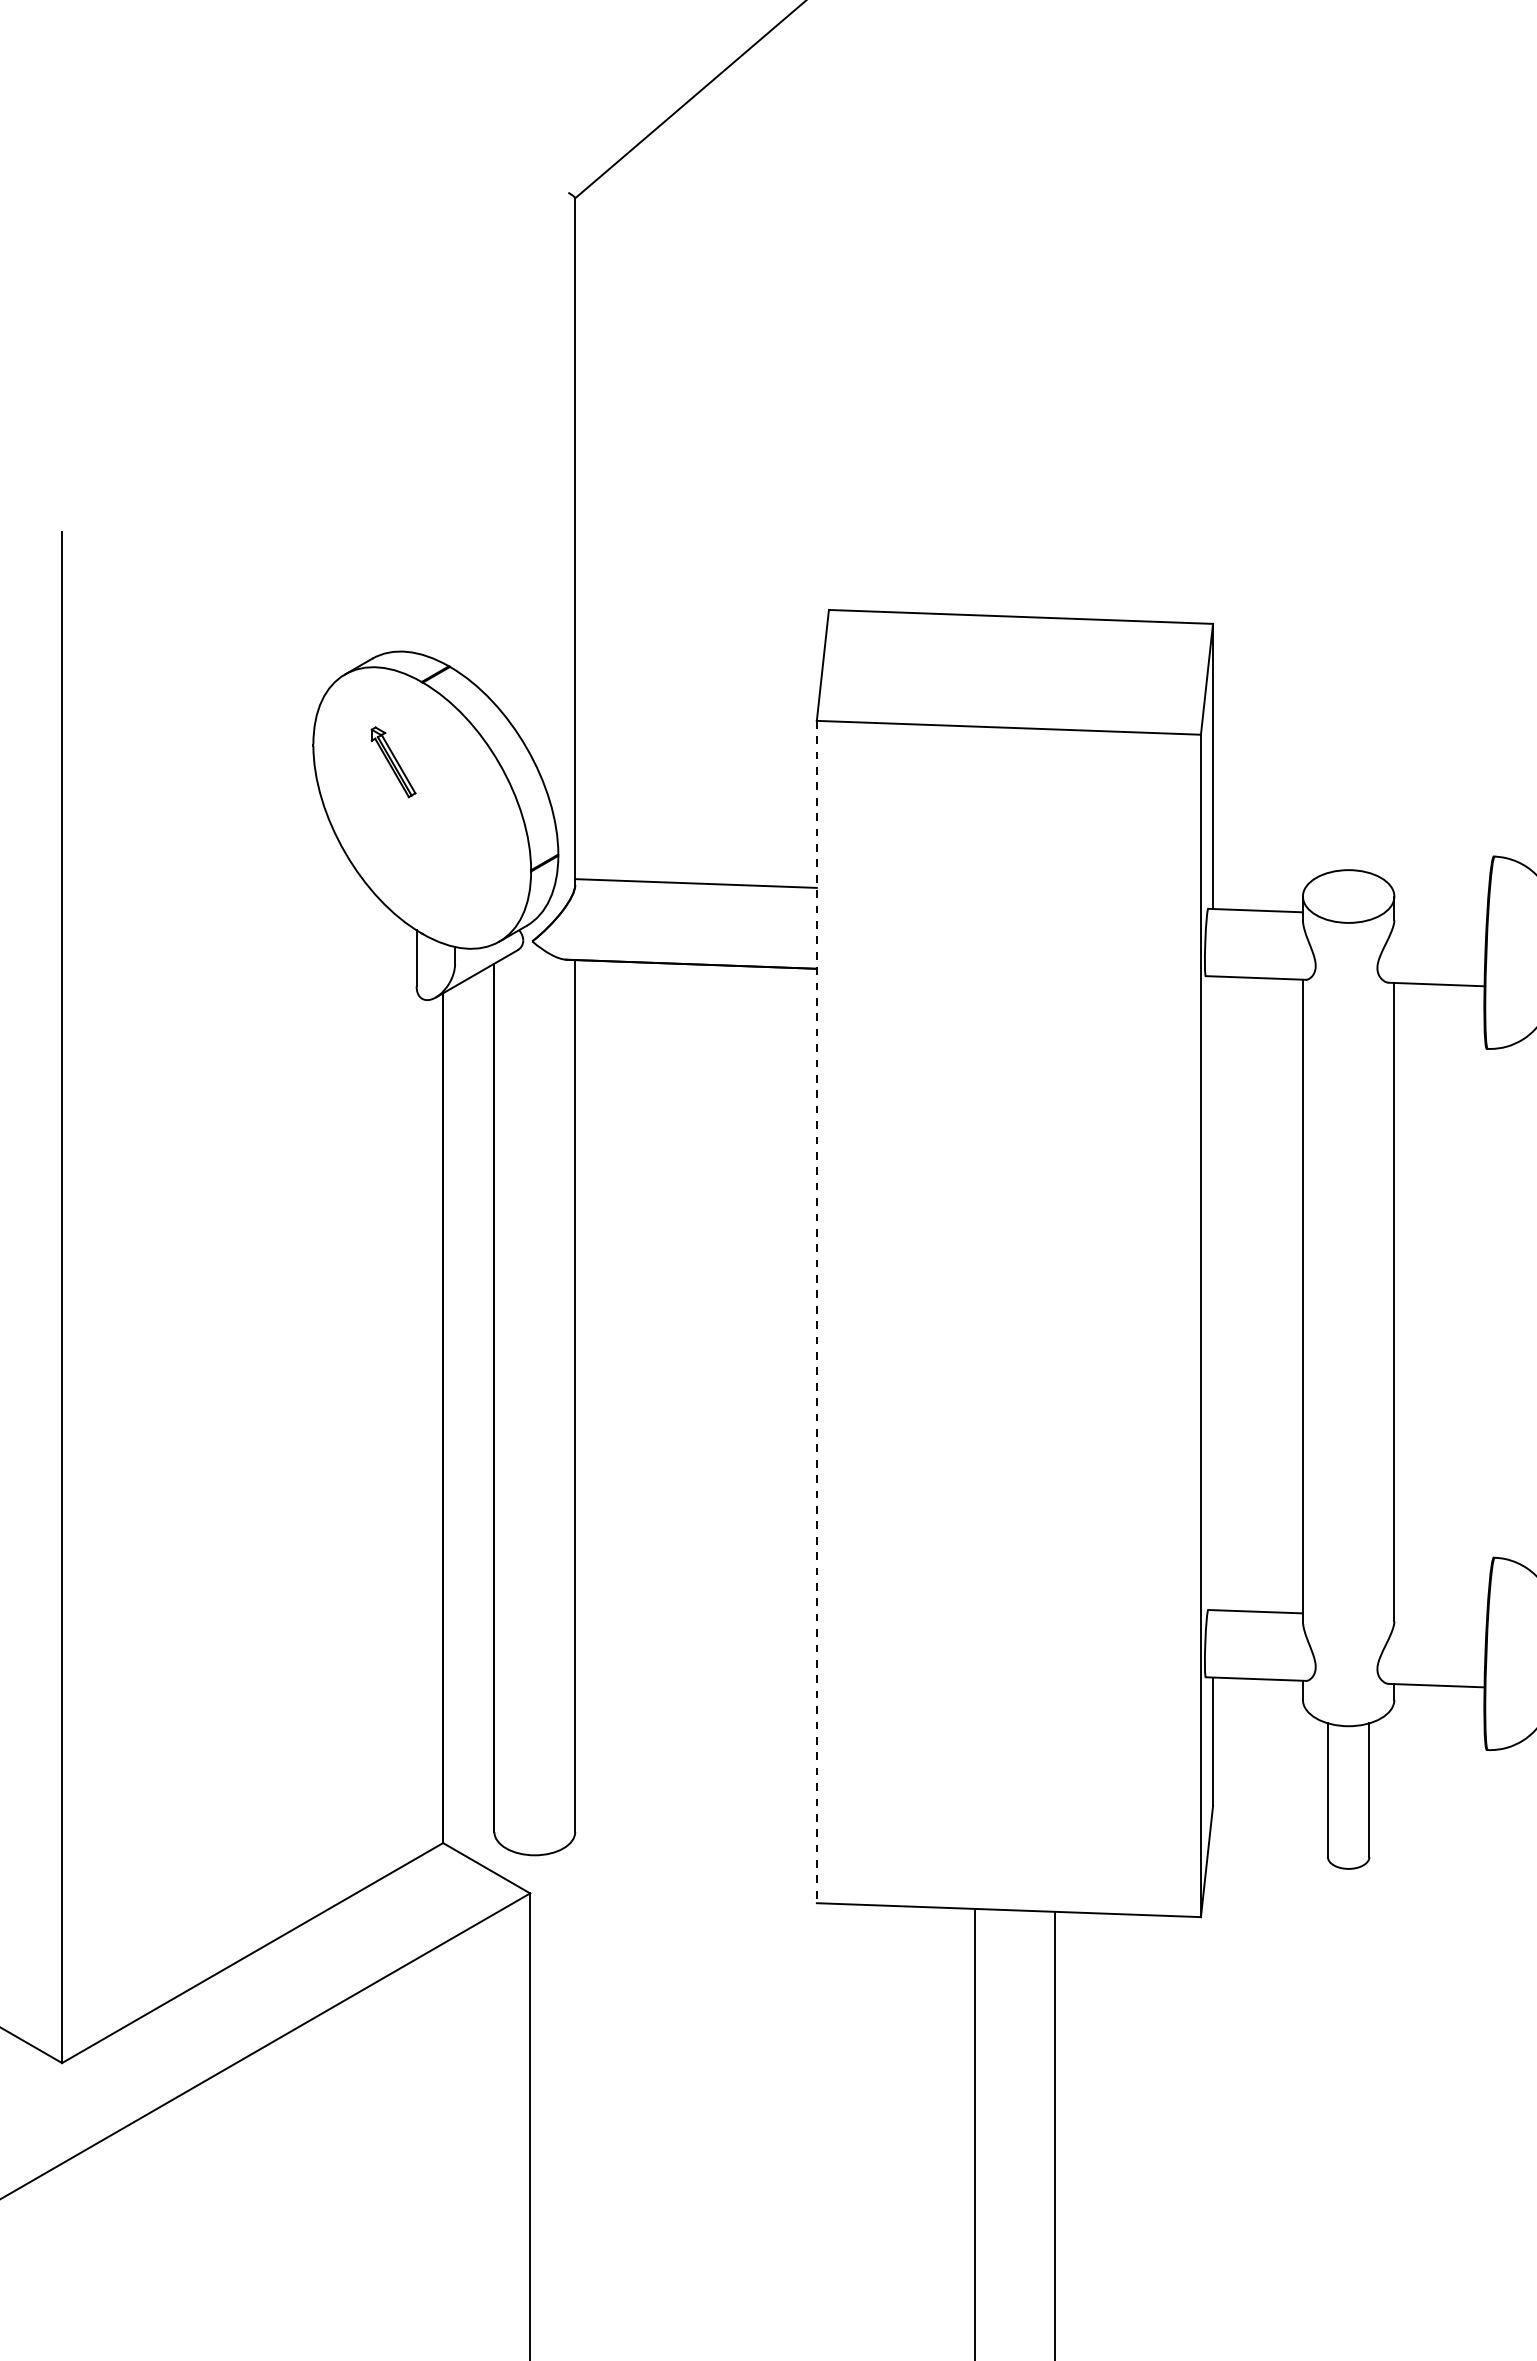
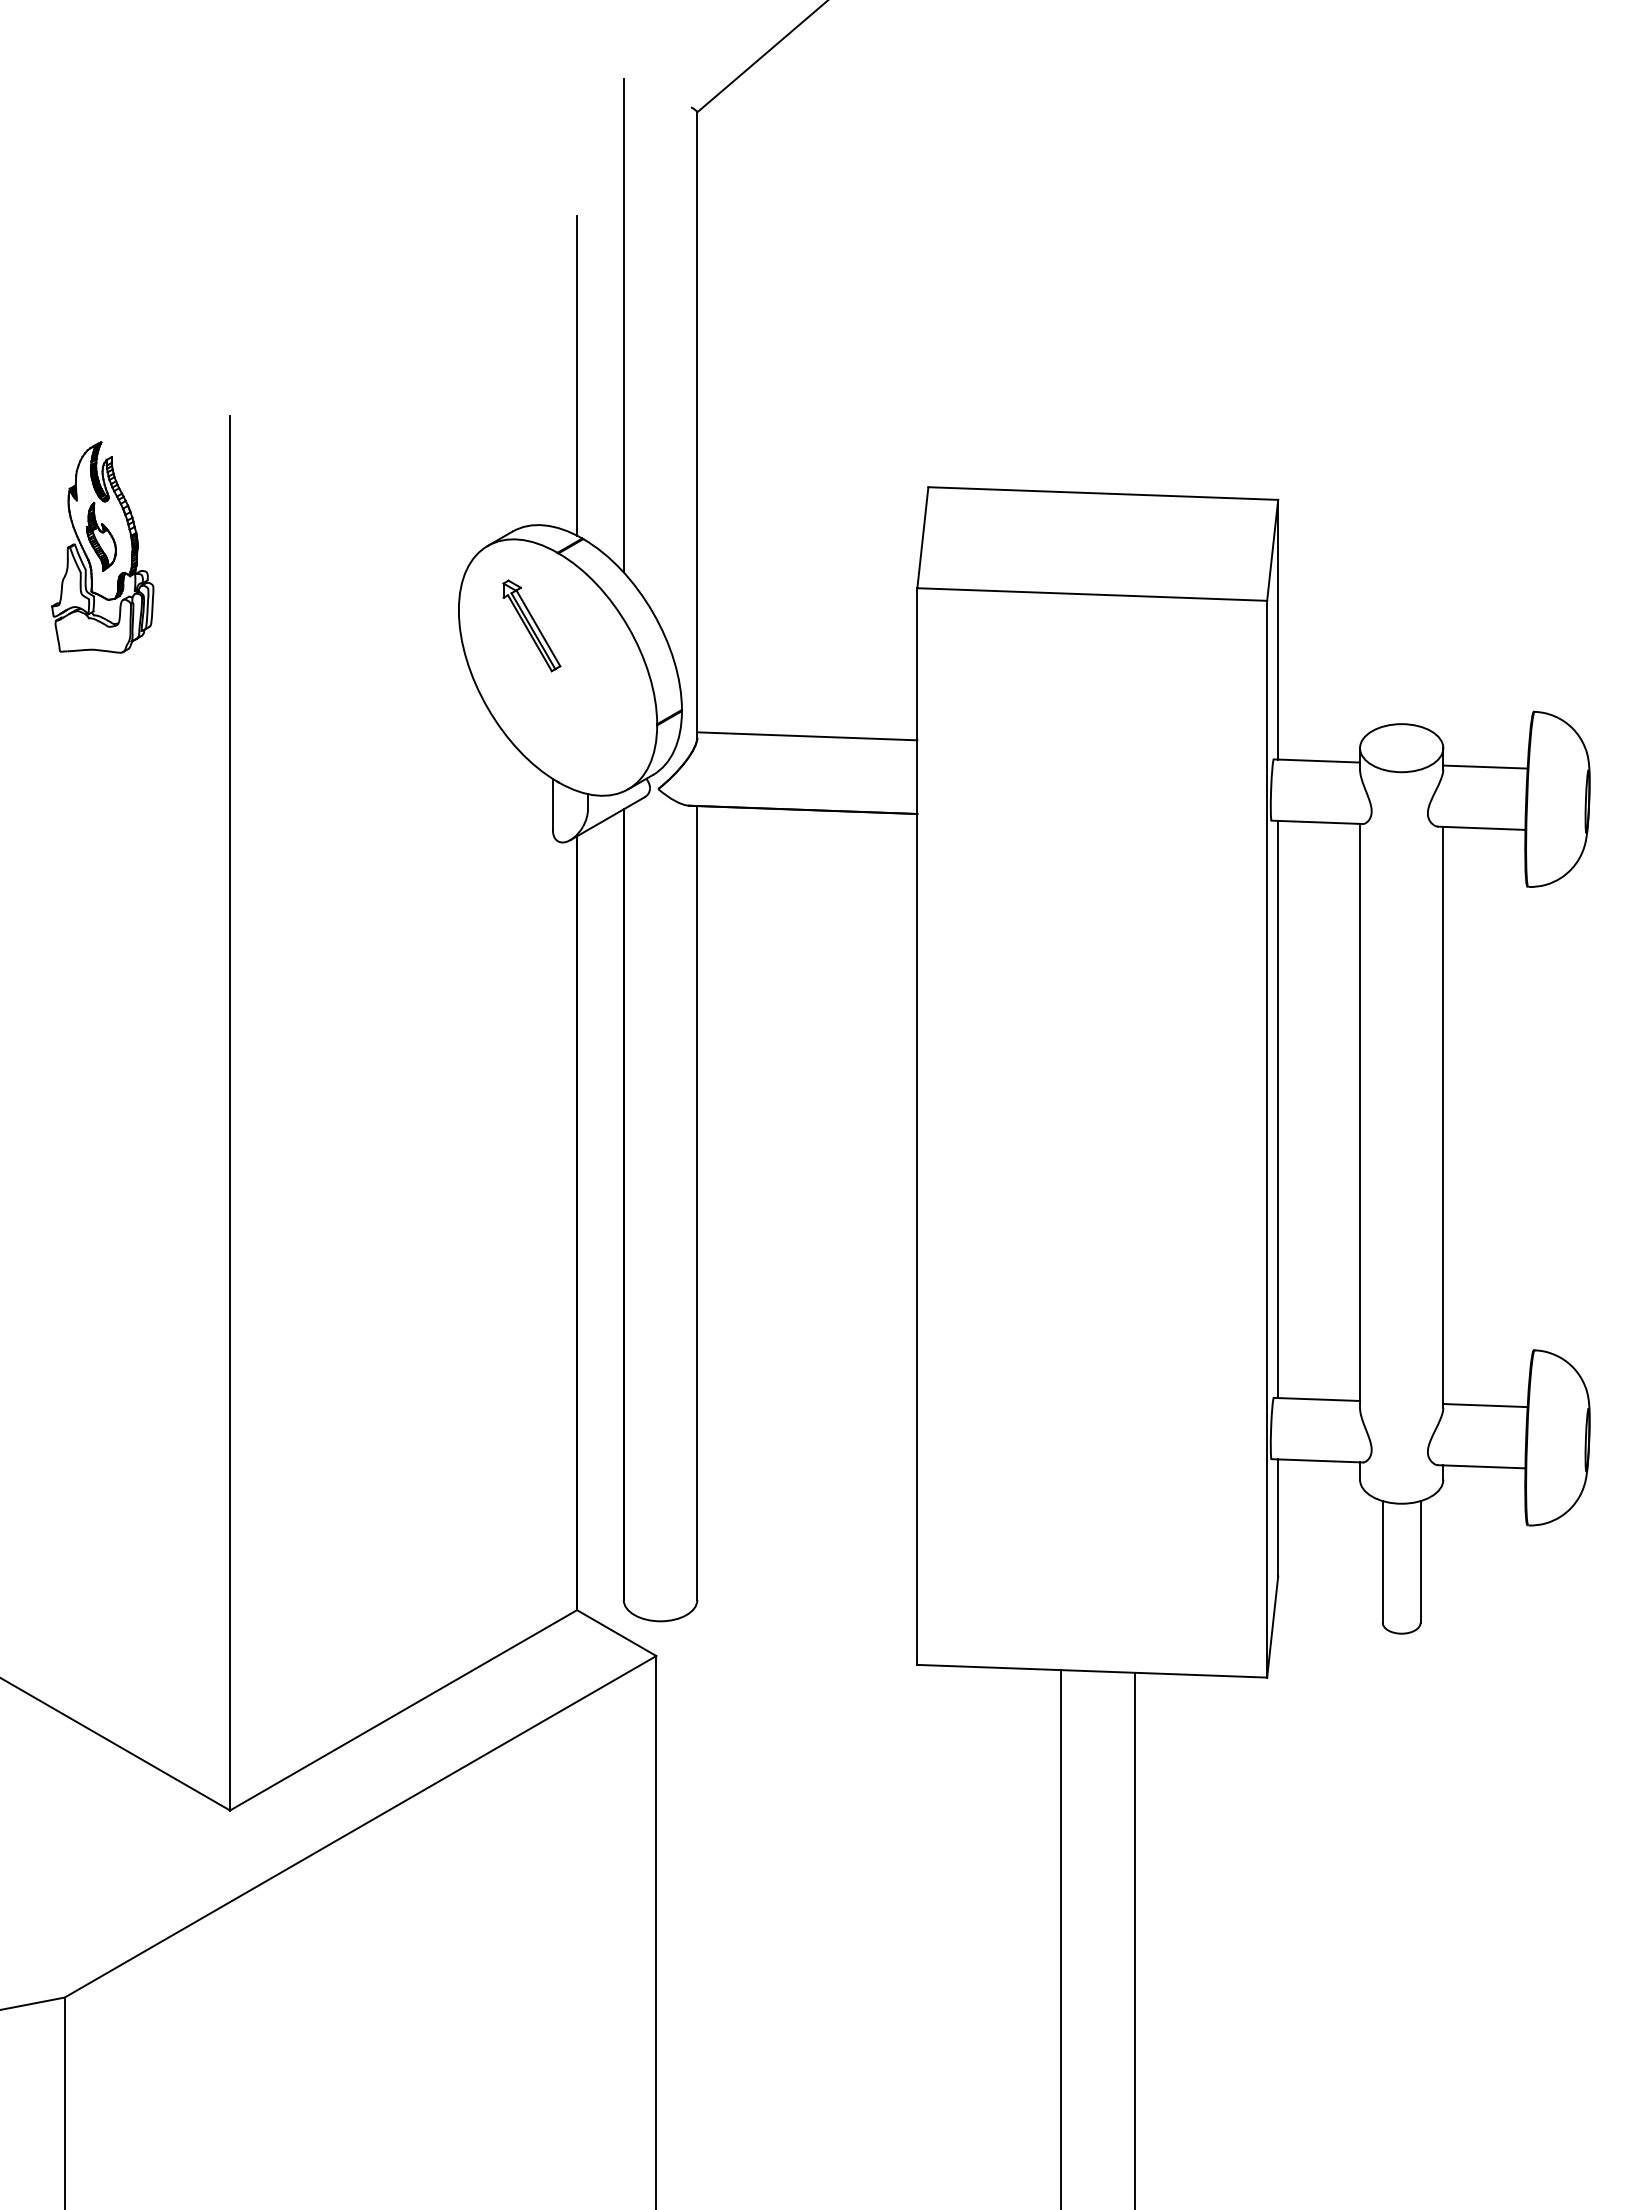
line: (494, 432) -> (623, 325), added
line: (443, 487) -> (577, 375), added
part: (393, 761) -> (531, 625), size x1.43
line: (1440, 916) -> (1485, 766), added
line: (1213, 1293) -> (1278, 1109), added
line: (816, 1313) -> (917, 1127), dashed -> solid
line: (1440, 1618) -> (1485, 1405), added

